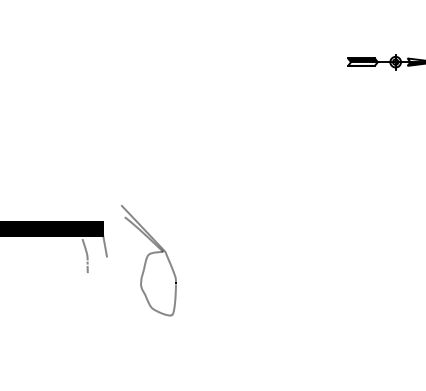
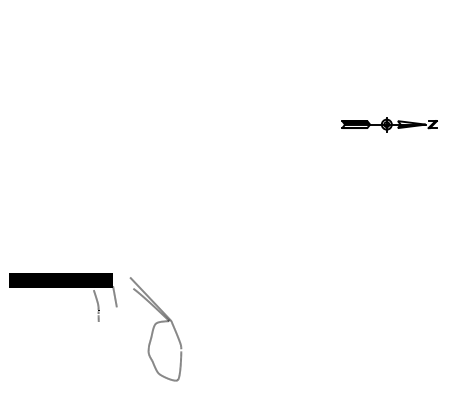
curve: (147, 259) -> (154, 328), moved

